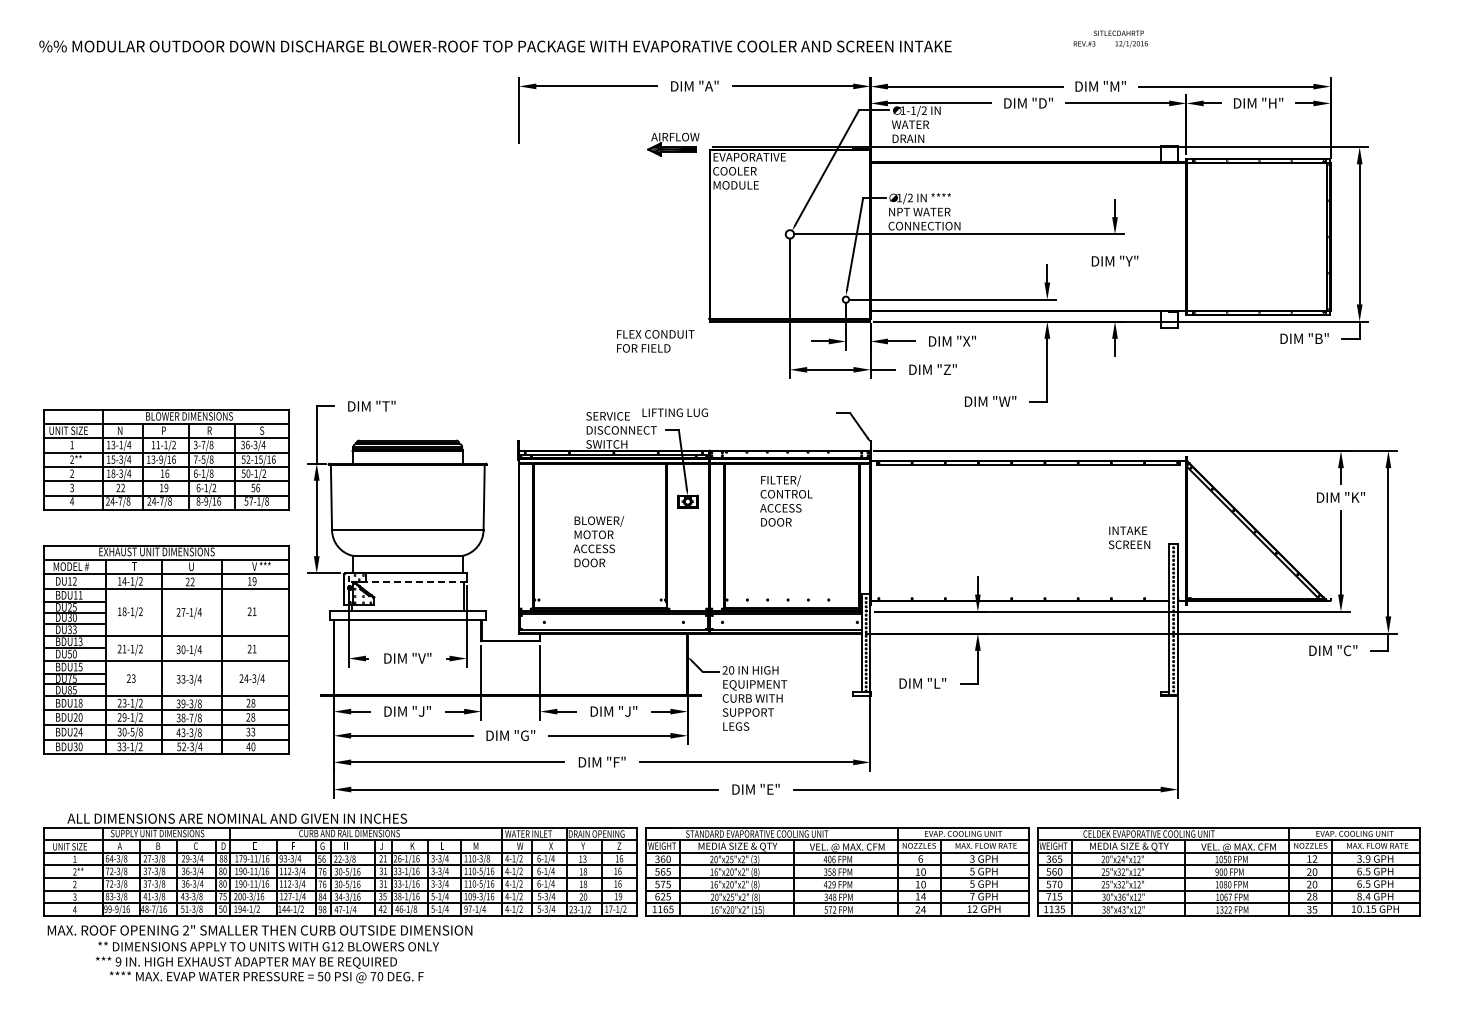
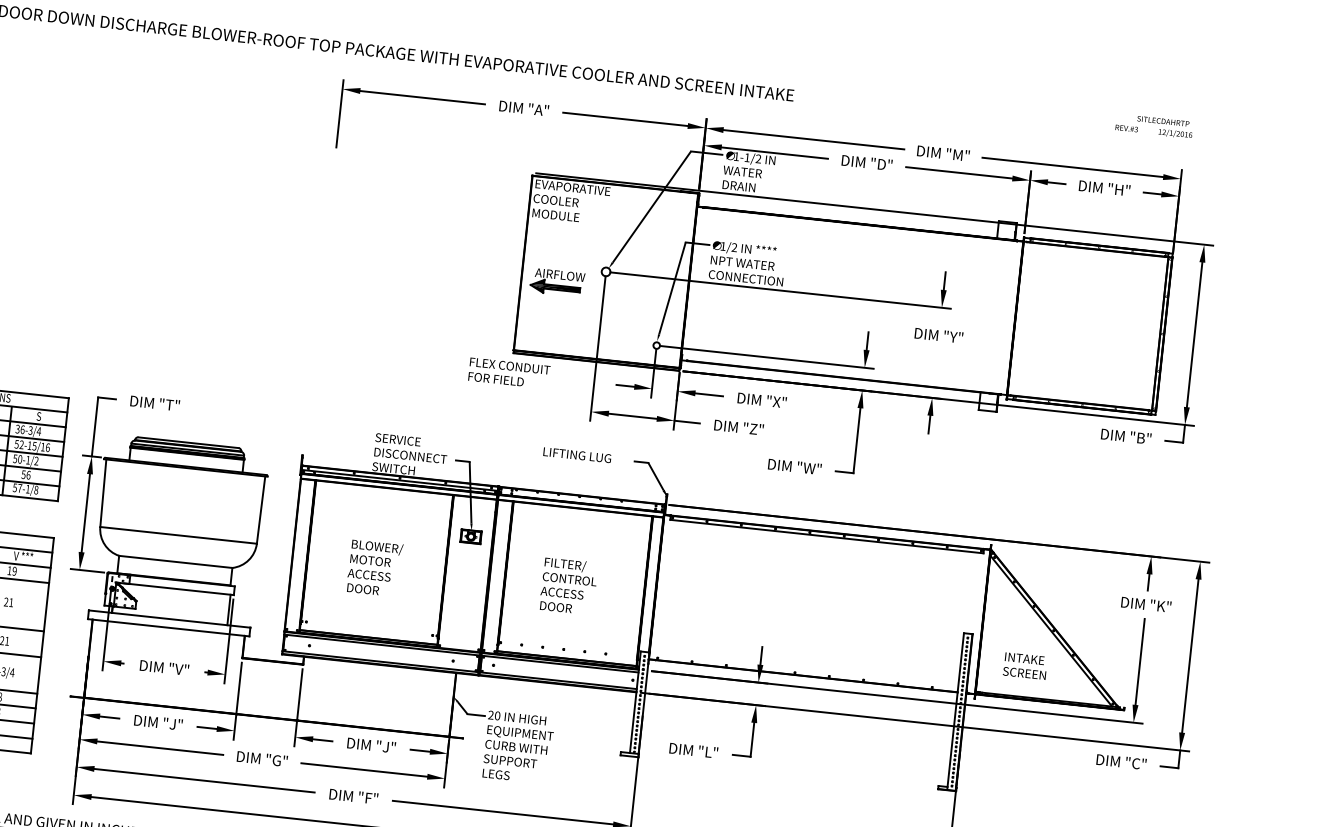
text: (1110, 38) -> (1154, 125), moved
part: (673, 144) -> (557, 282), moved
text: (655, 341) -> (509, 373), moved
text: (674, 412) -> (576, 454), moved
text: (786, 500) -> (568, 585), moved
text: (1129, 537) -> (1025, 665), moved
line: (416, 581) -> (181, 589), dashed -> solid

